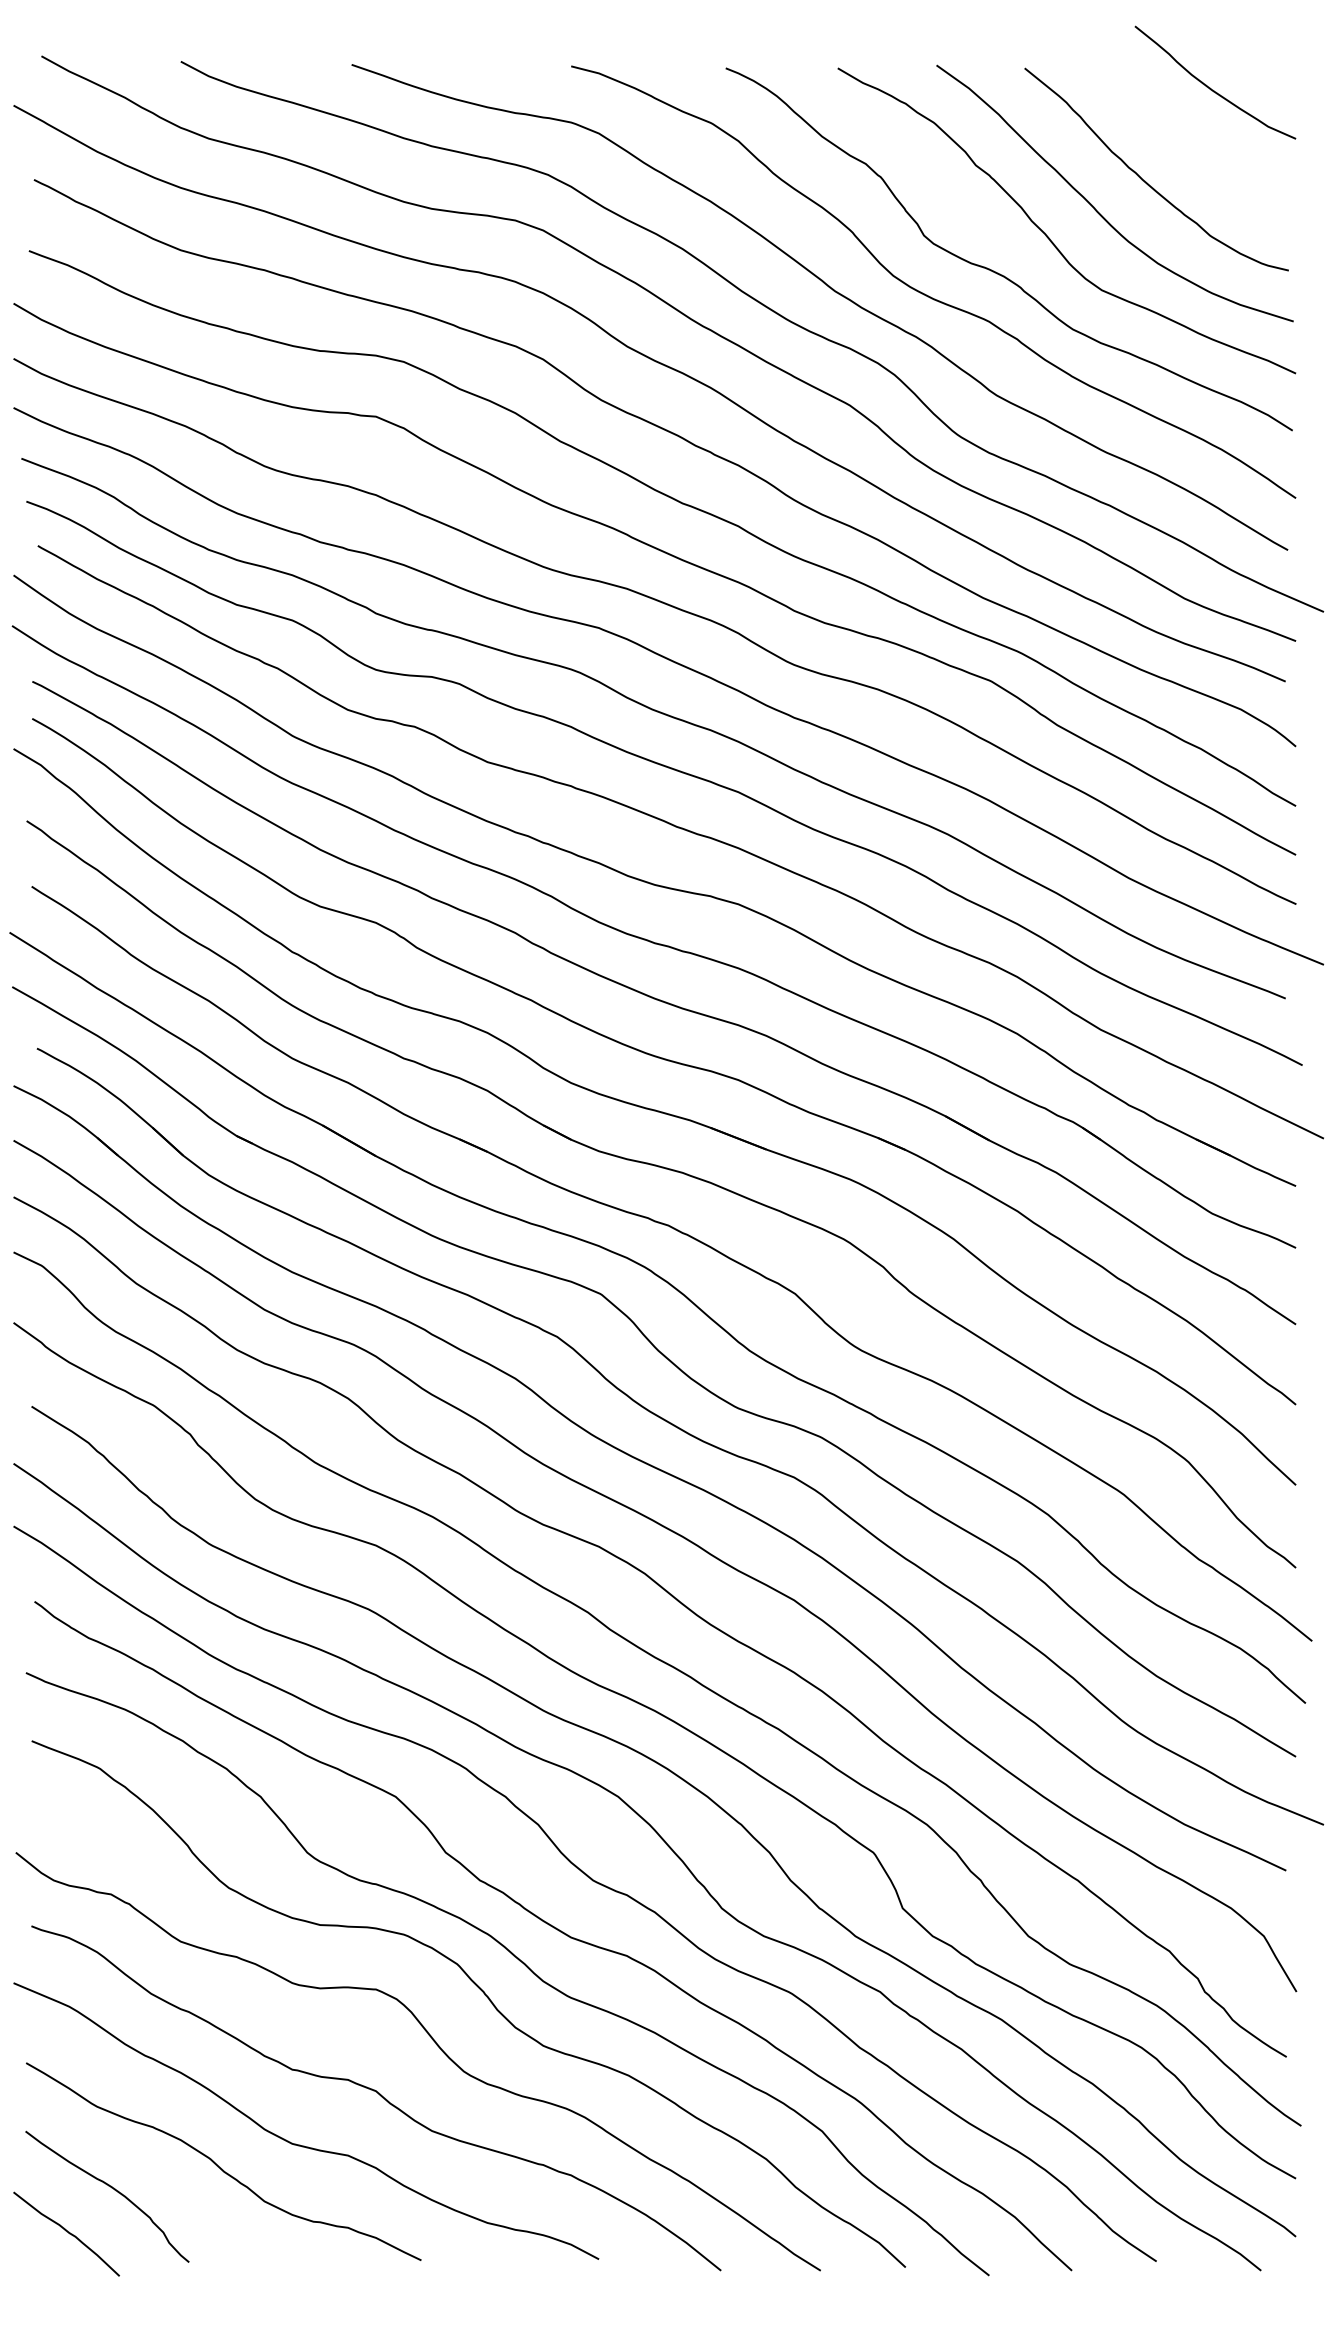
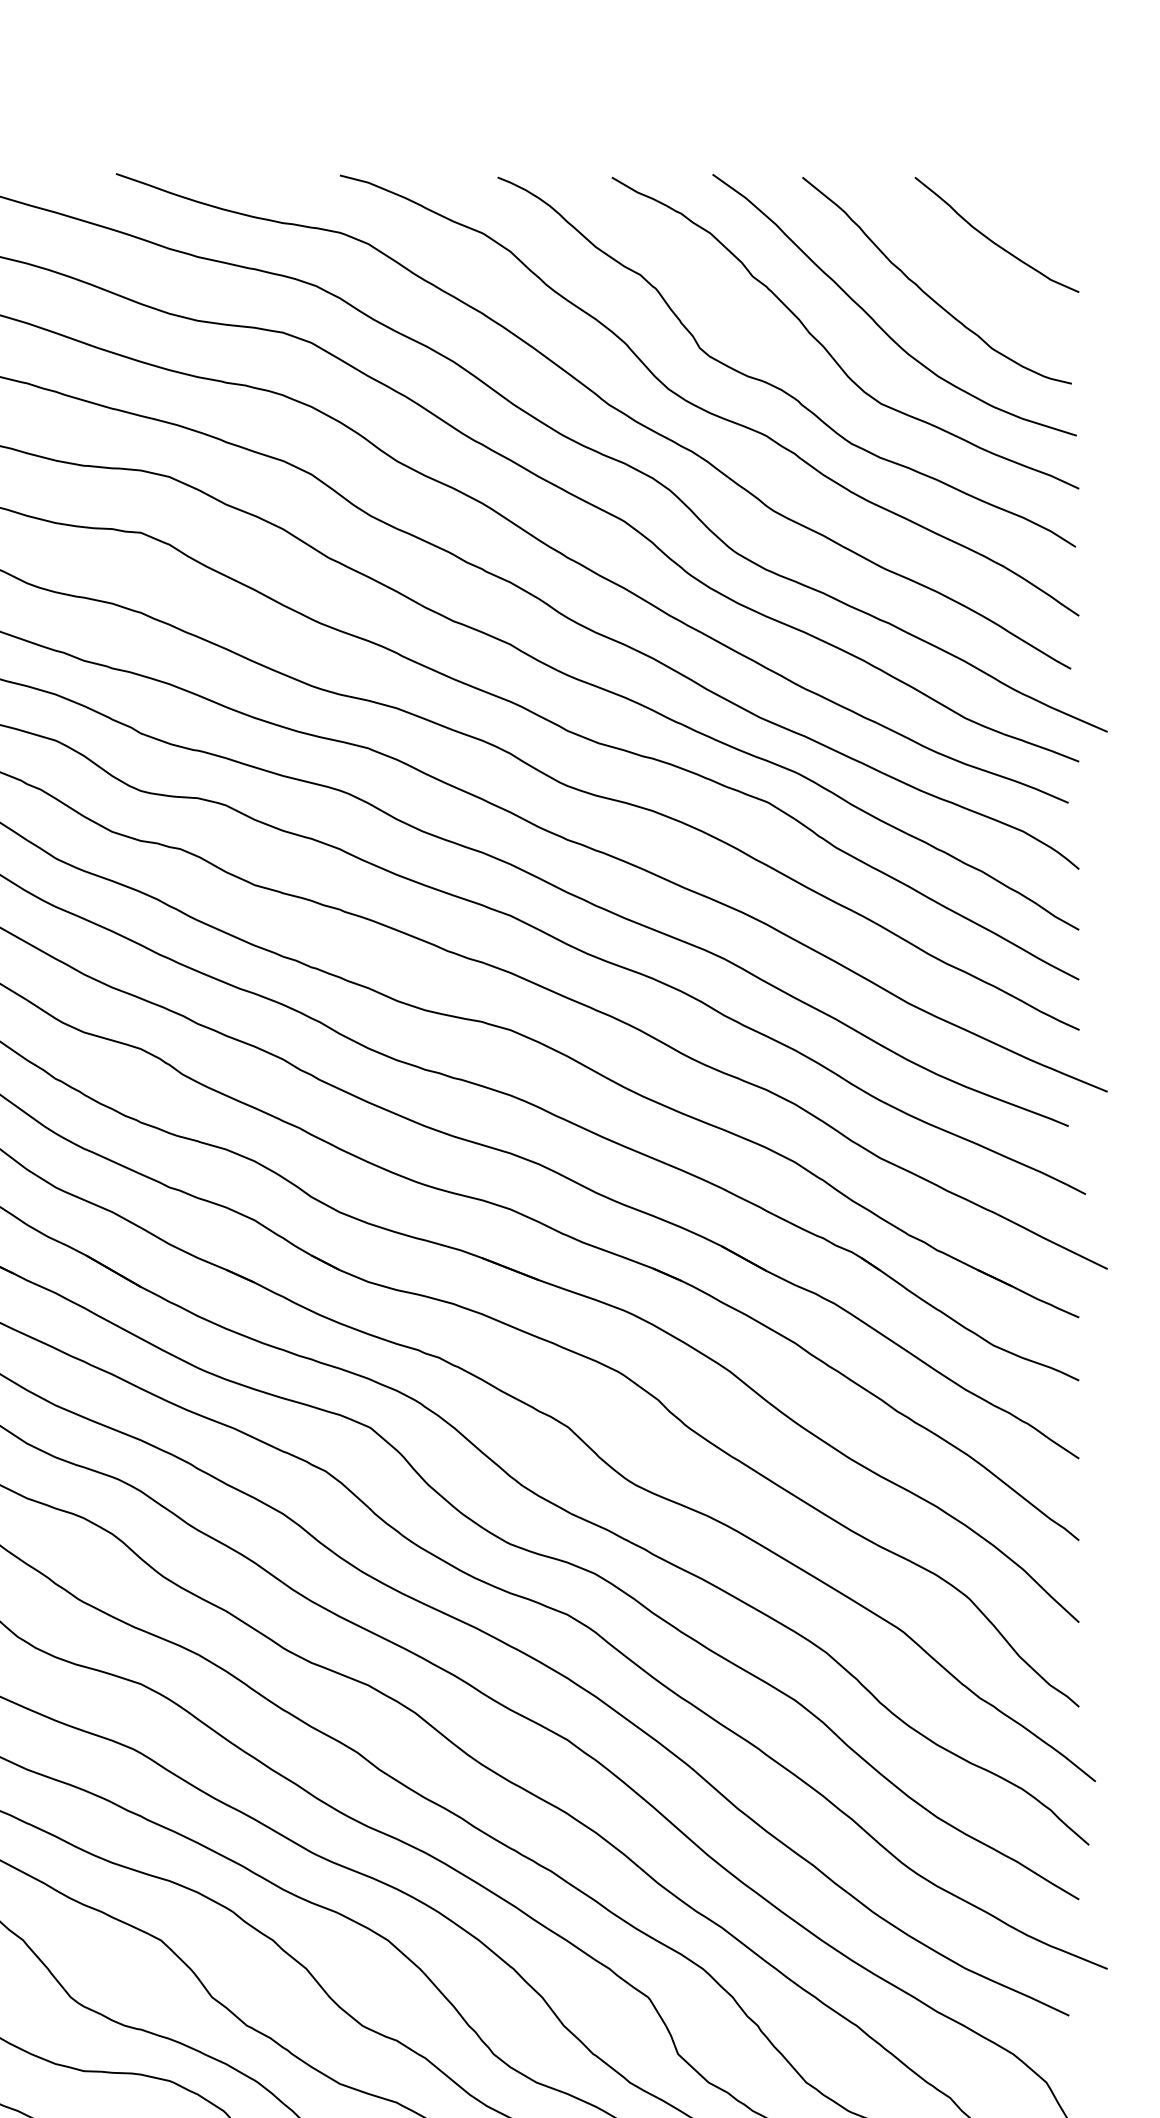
curve: (1210, 87) -> (991, 239), moved

